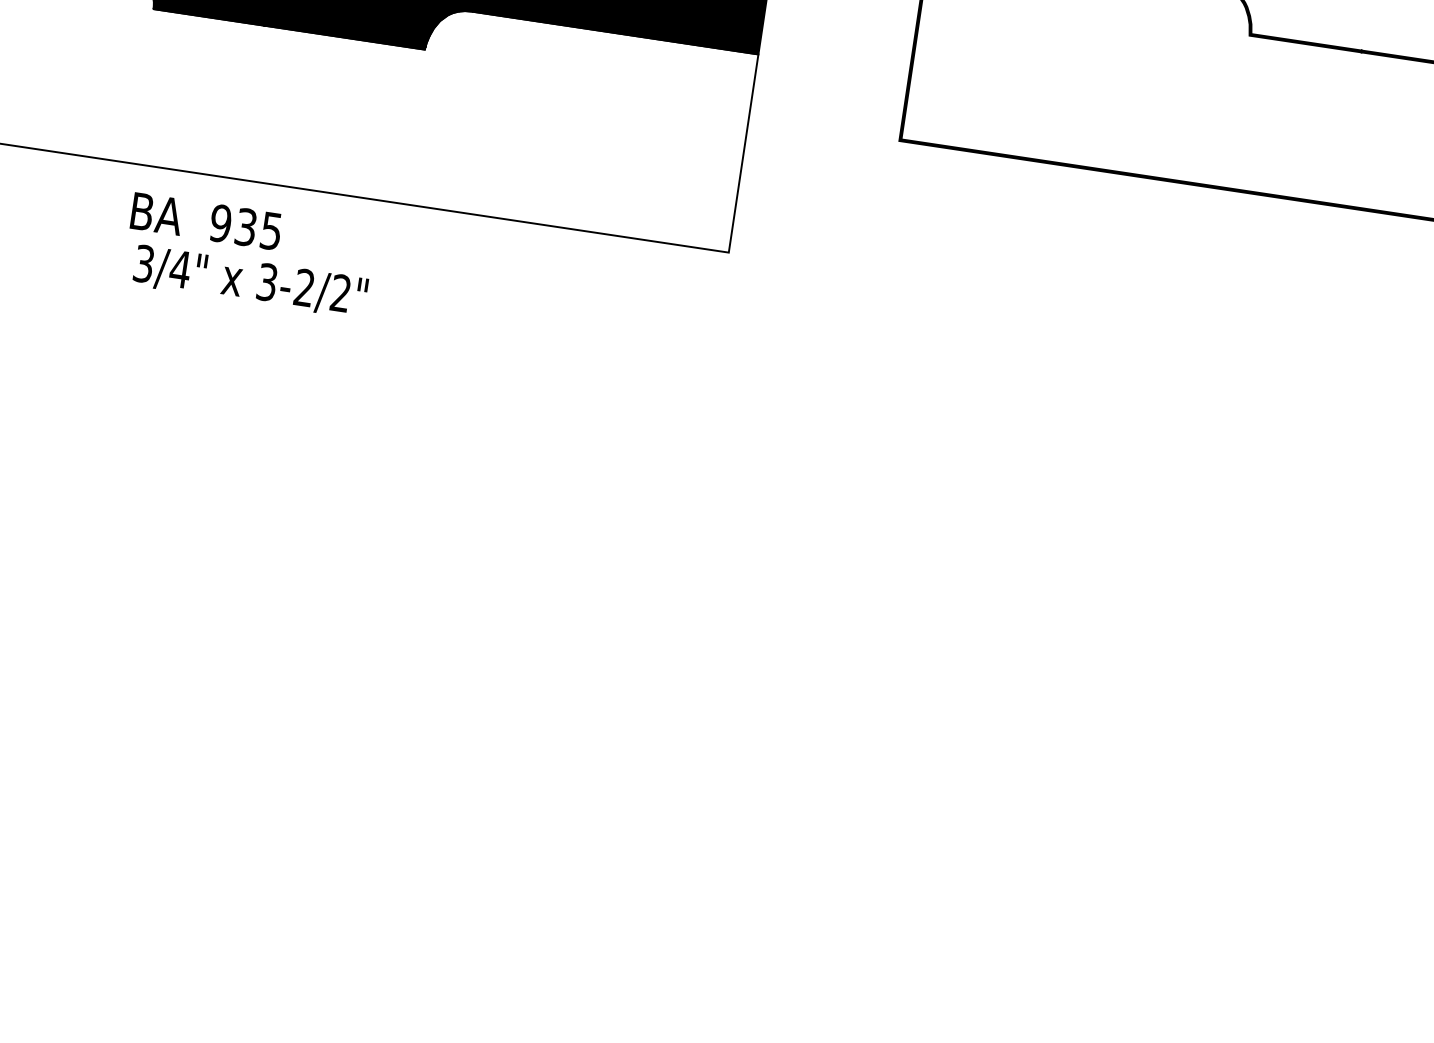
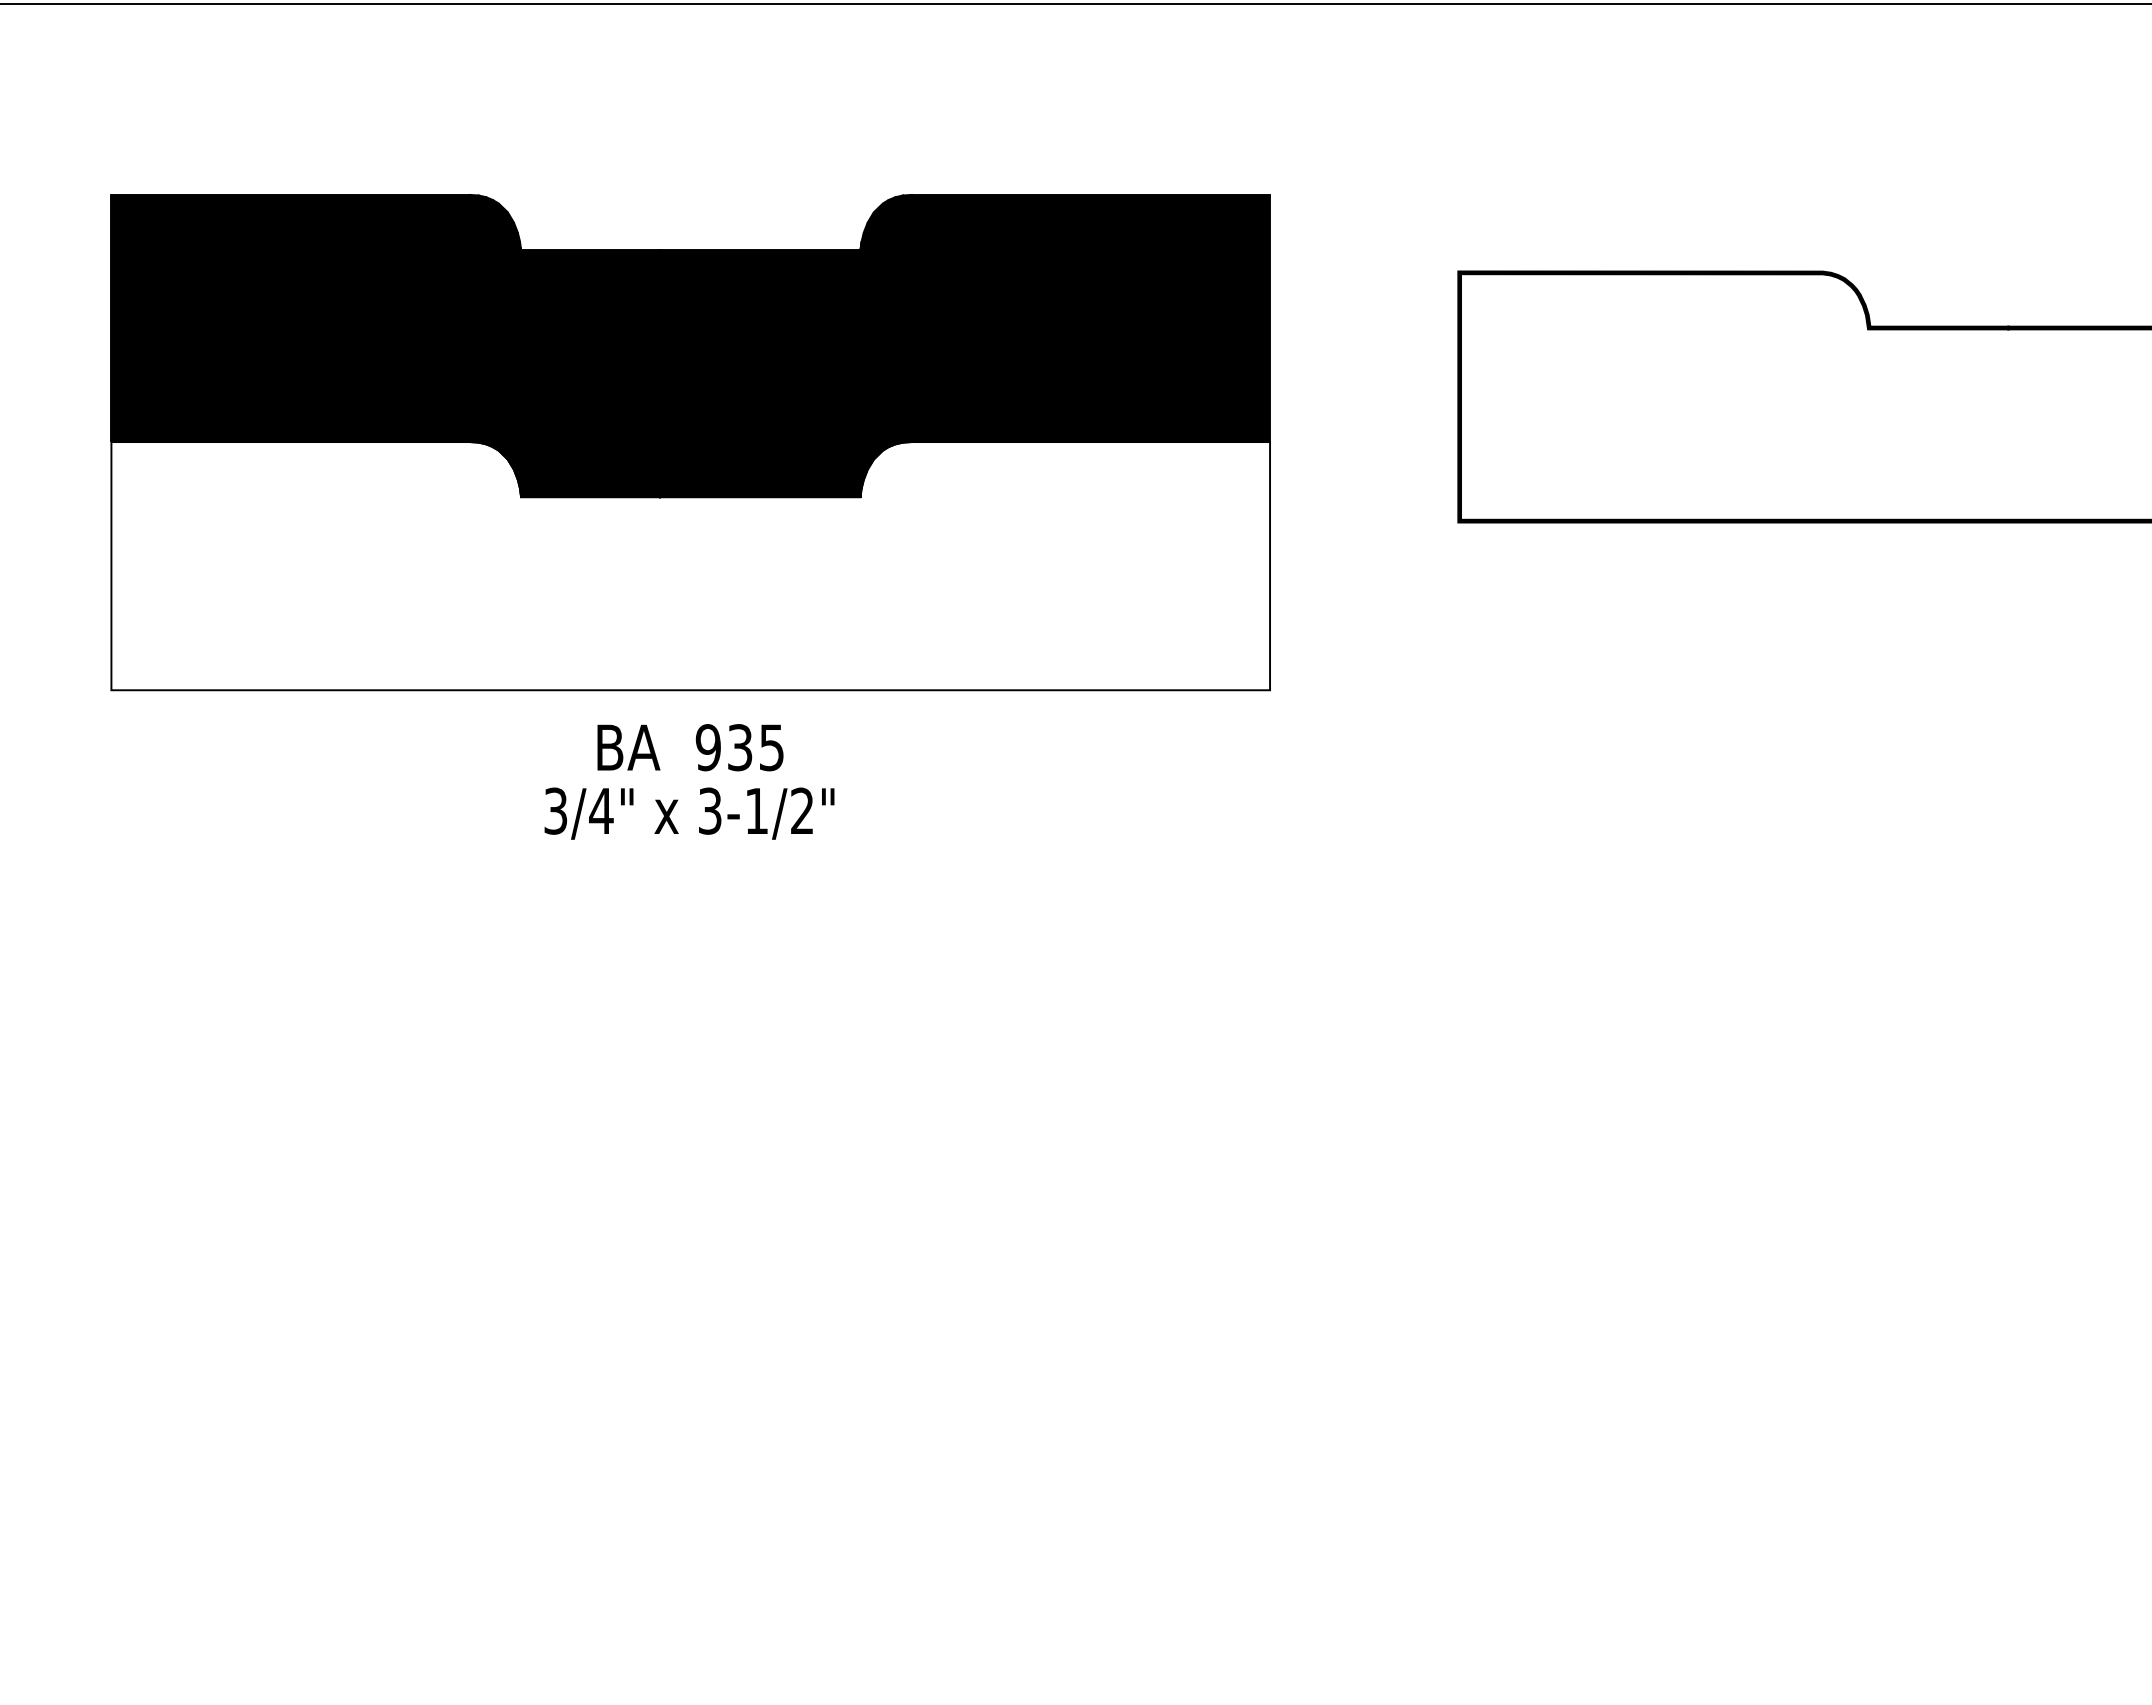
text: (206, 221) -> (690, 747), moved
text: (304, 287) -> (756, 810), 3-2/2" -> 3-1/2"

